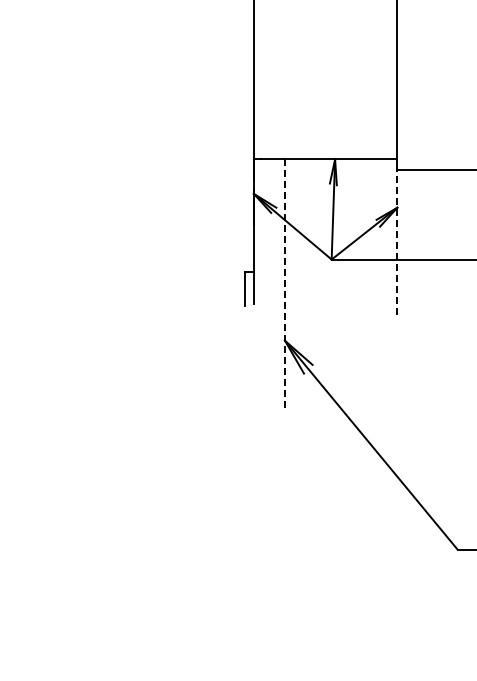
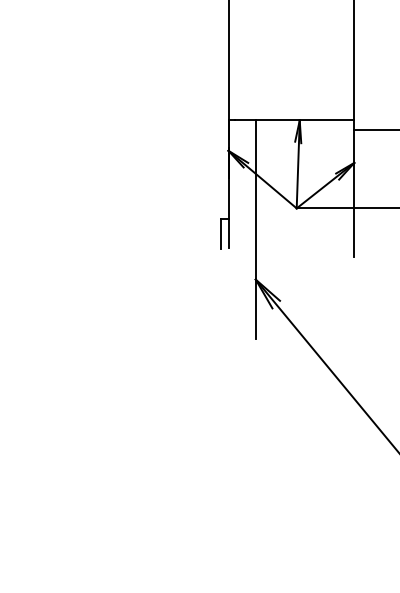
line: (397, 242) -> (354, 193), dashed -> solid
line: (285, 284) -> (256, 230), dashed -> solid

